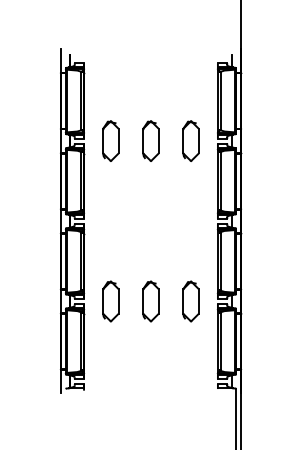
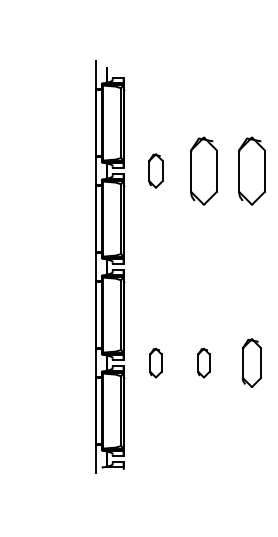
part: (110, 140) -> (155, 170), size x0.7
part: (150, 140) -> (203, 170), size x1.4
part: (190, 140) -> (251, 170), size x1.4
part: (110, 301) -> (155, 363), size x0.6
part: (150, 301) -> (203, 363), size x0.6

